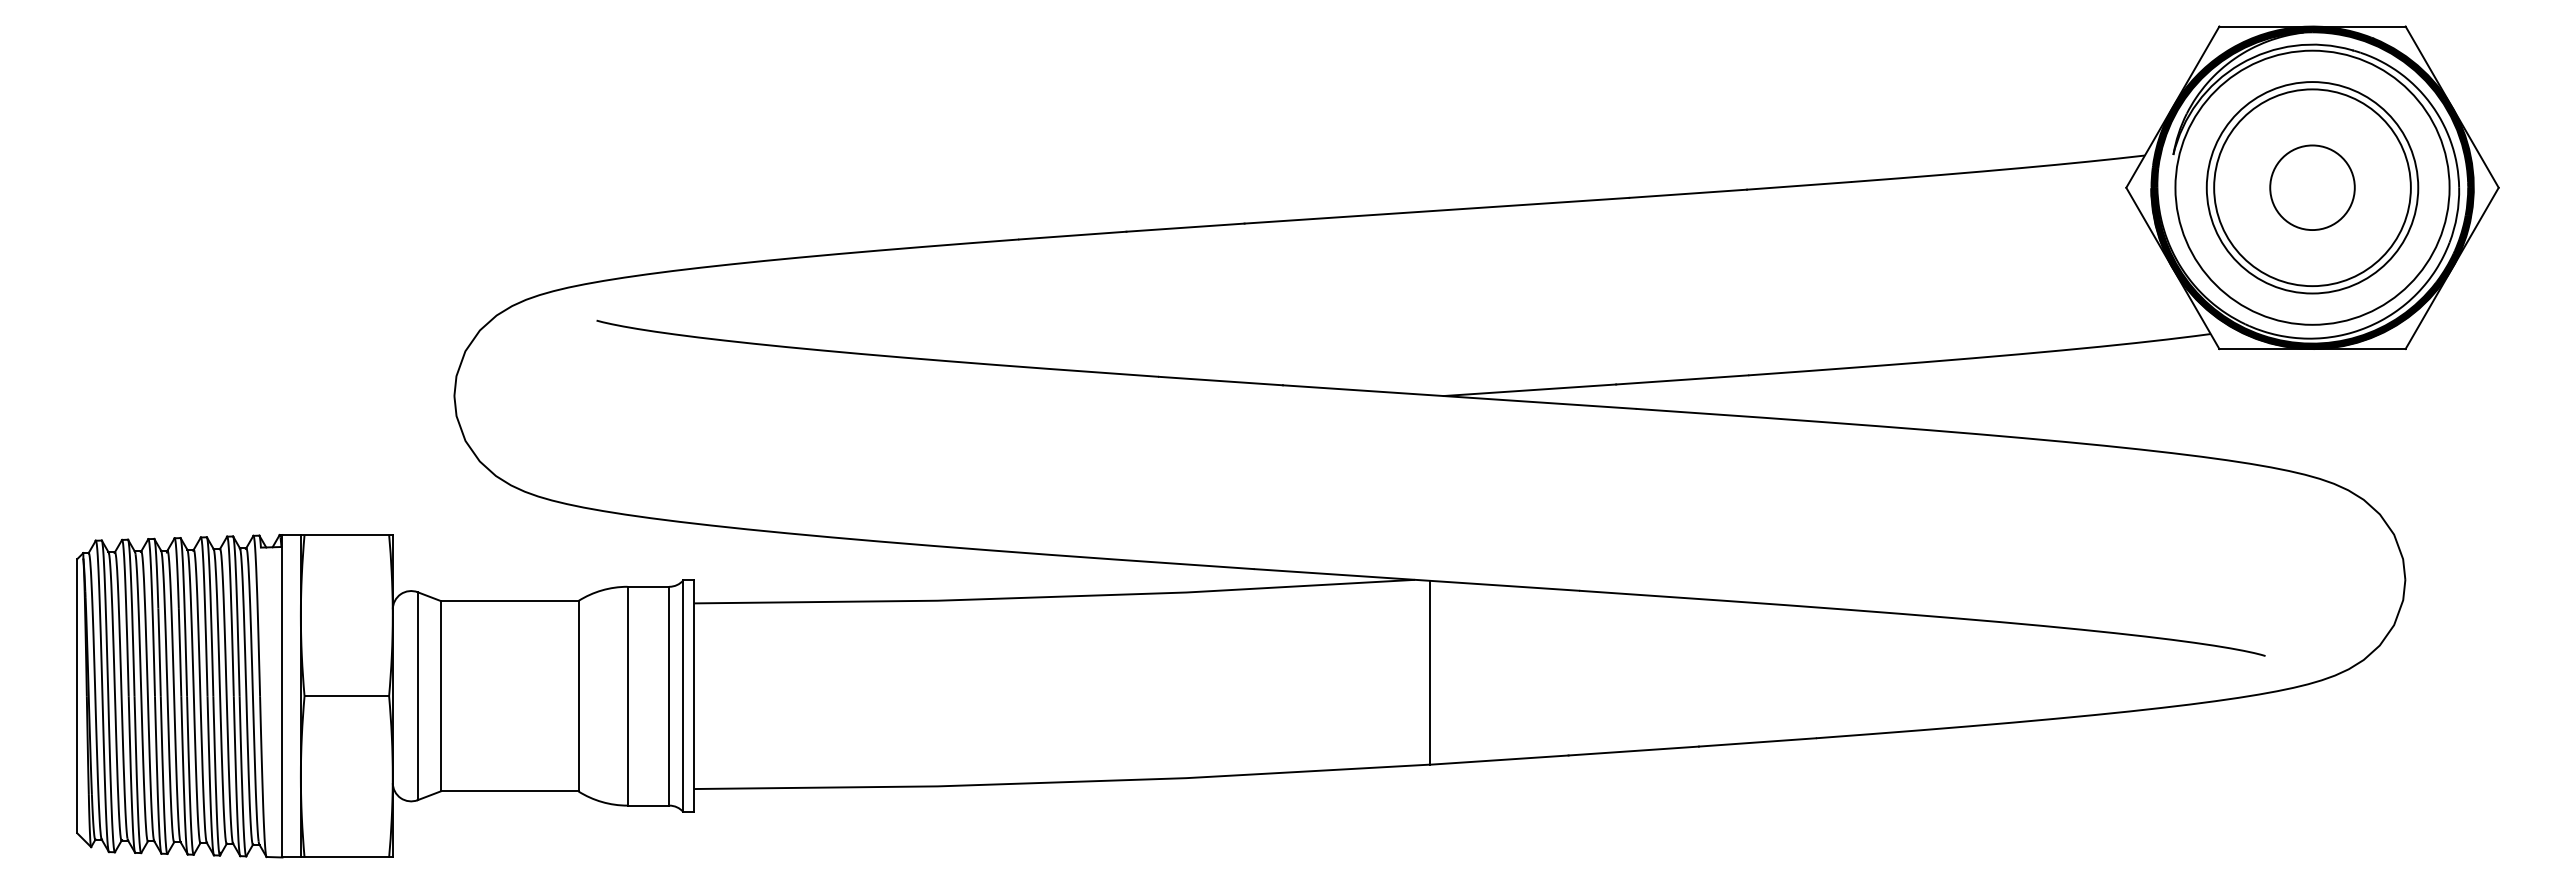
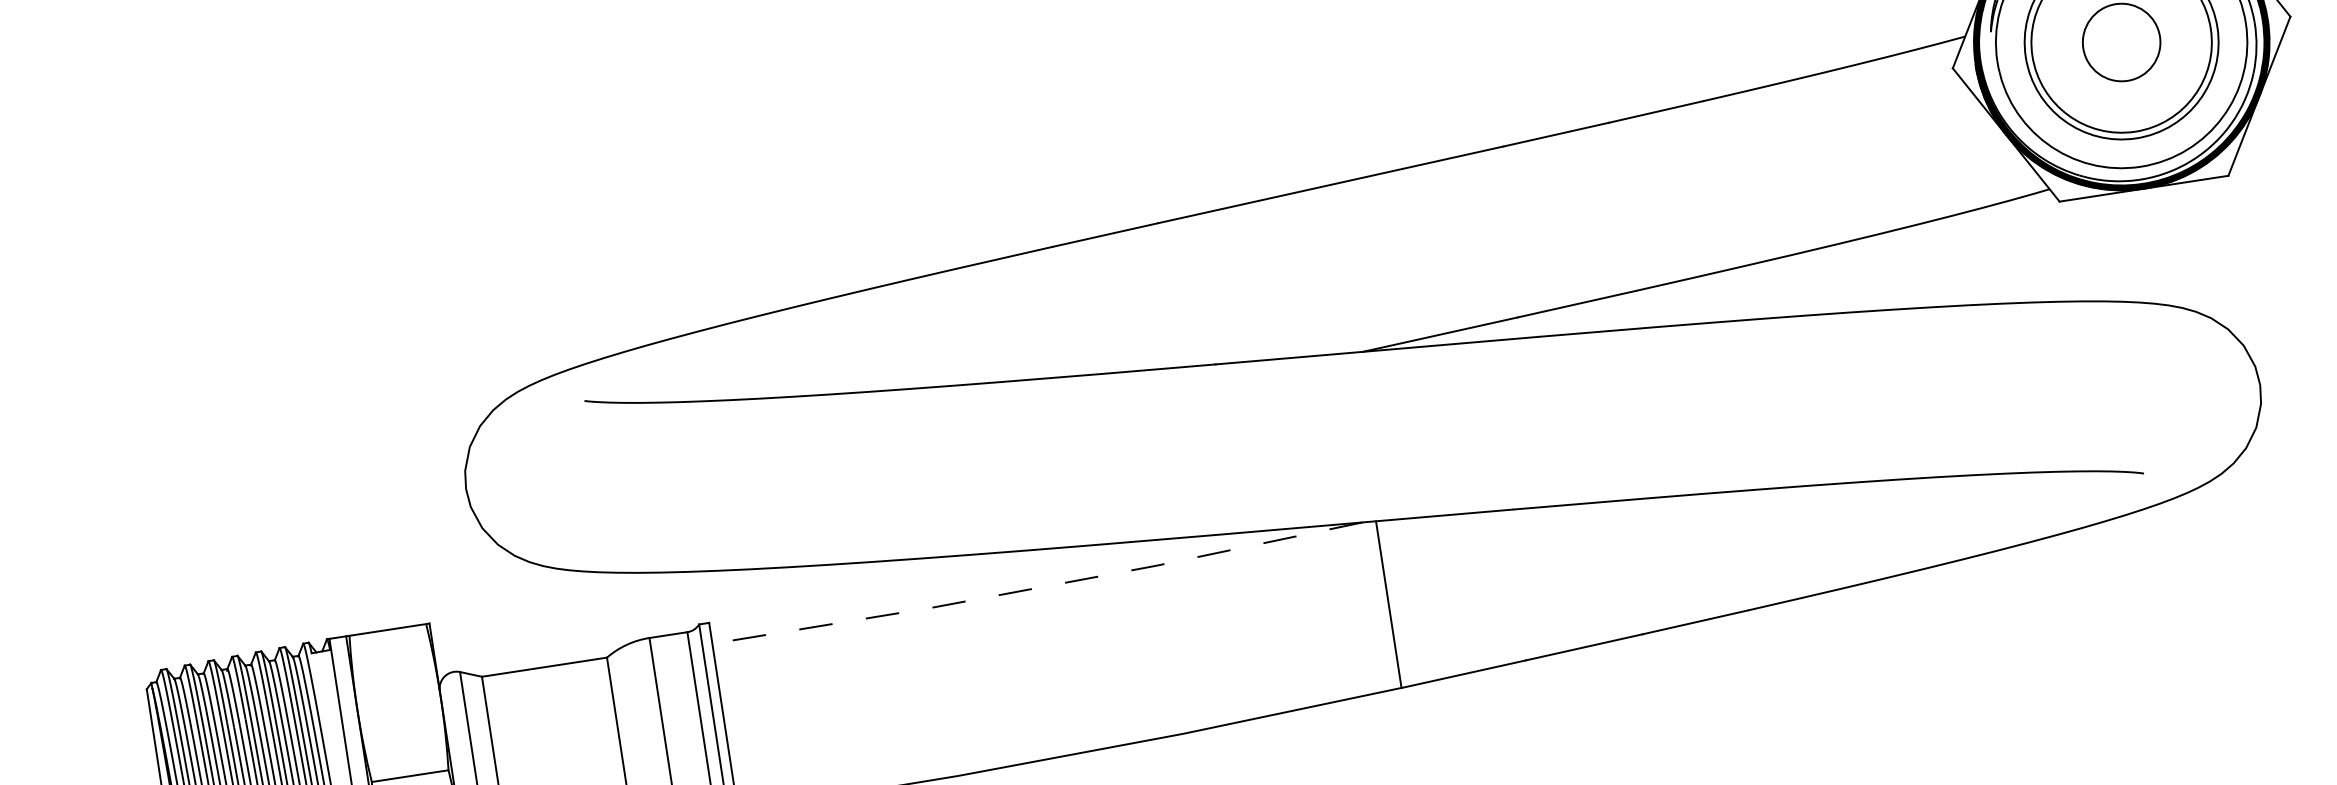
line: (1054, 596) -> (1037, 587), solid -> dashed

